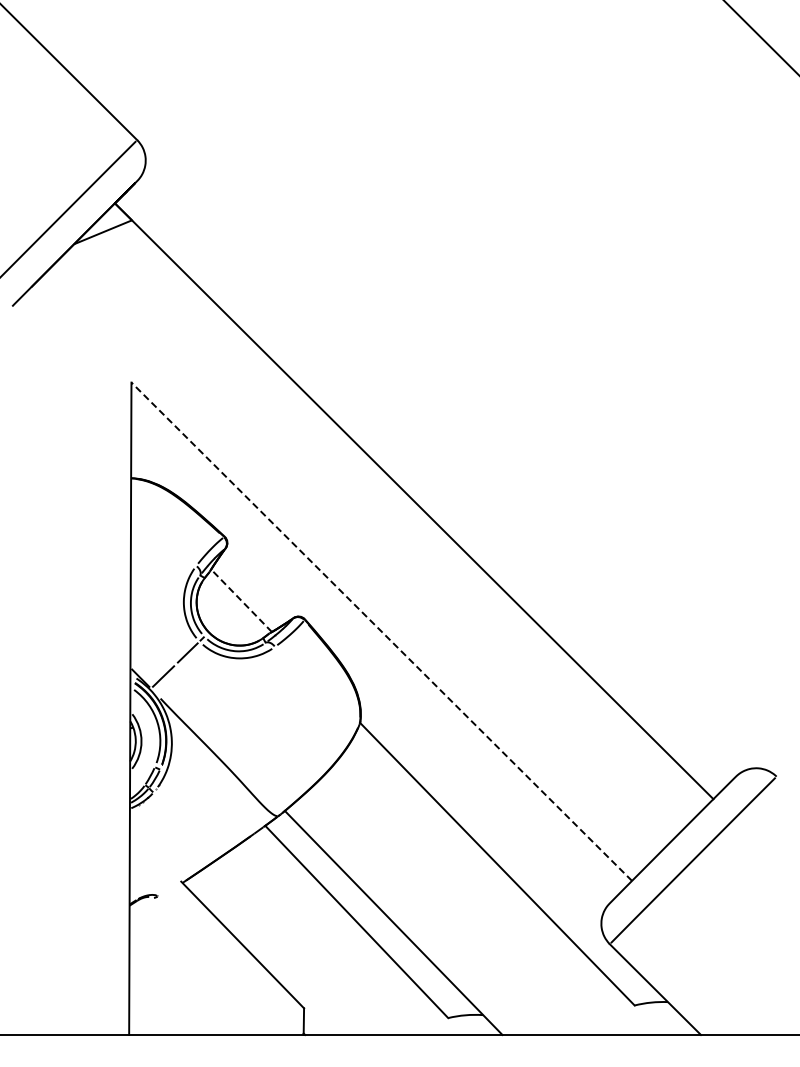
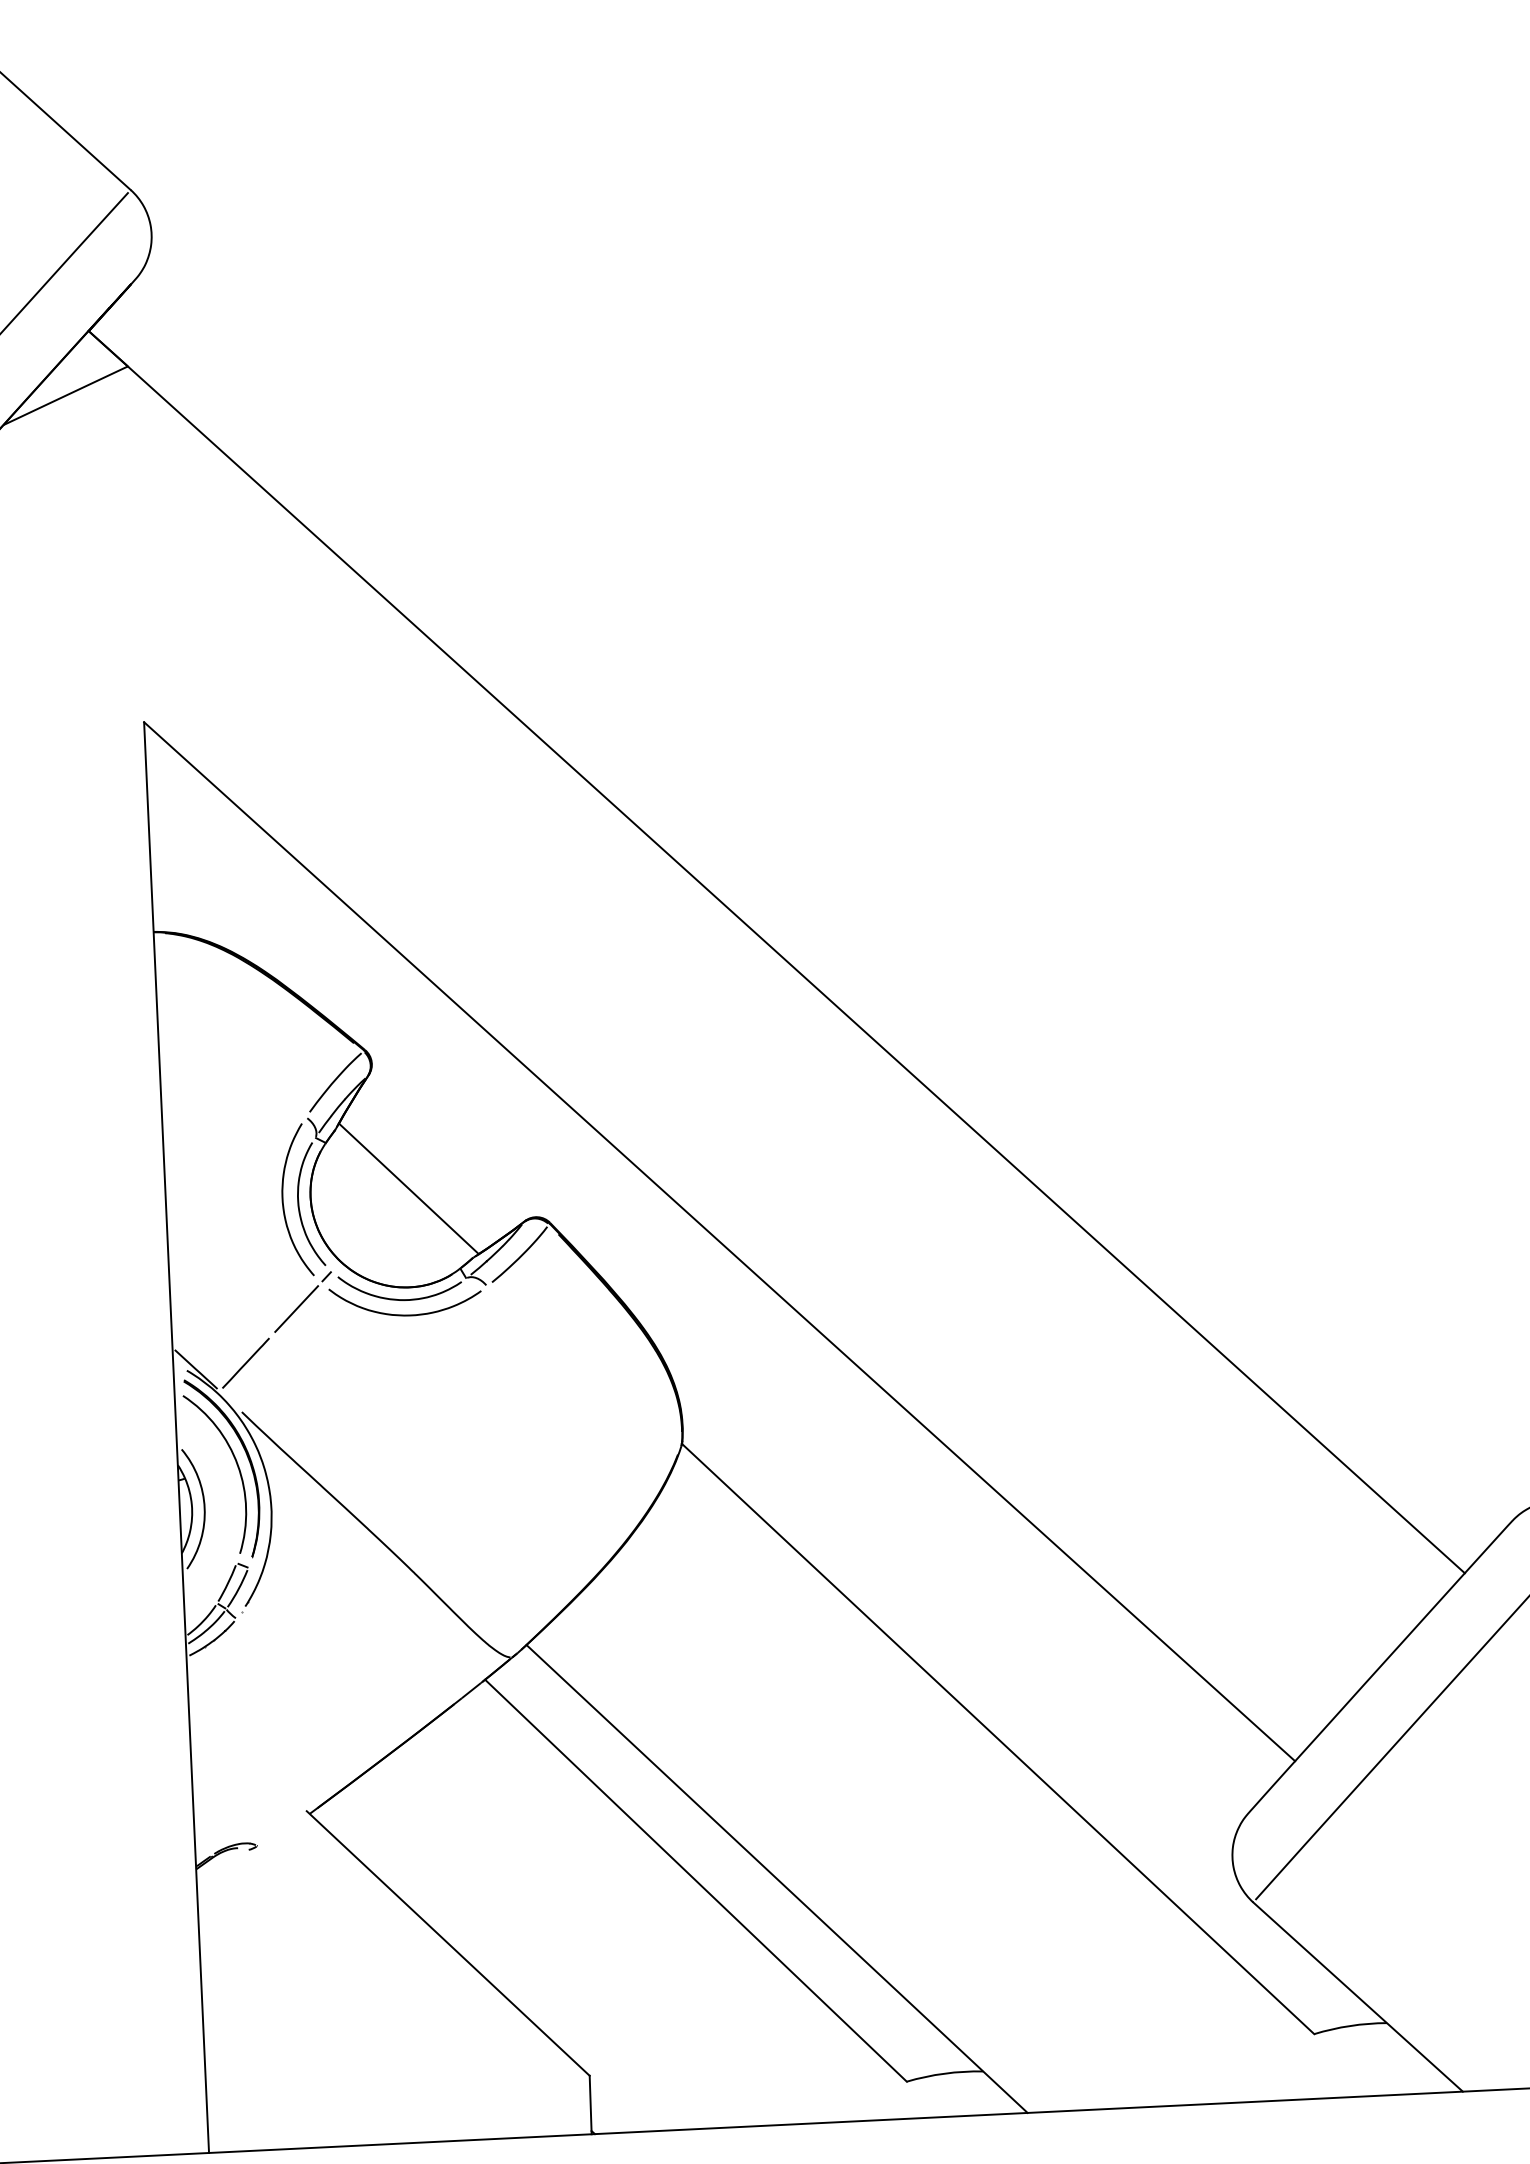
line: (241, 600) -> (408, 1188), dashed -> solid
line: (381, 631) -> (719, 1241), dashed -> solid

